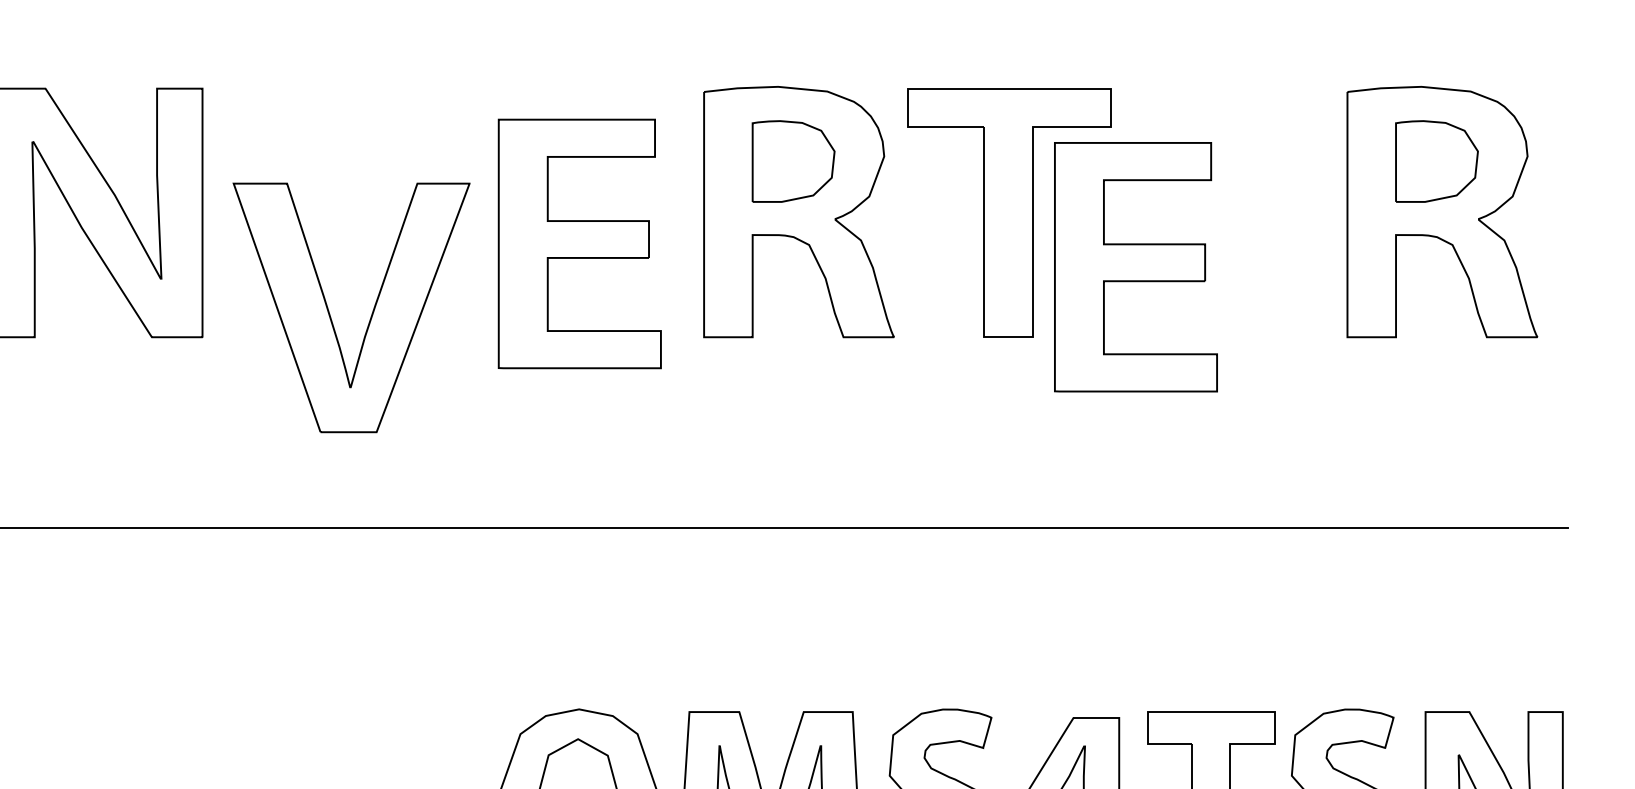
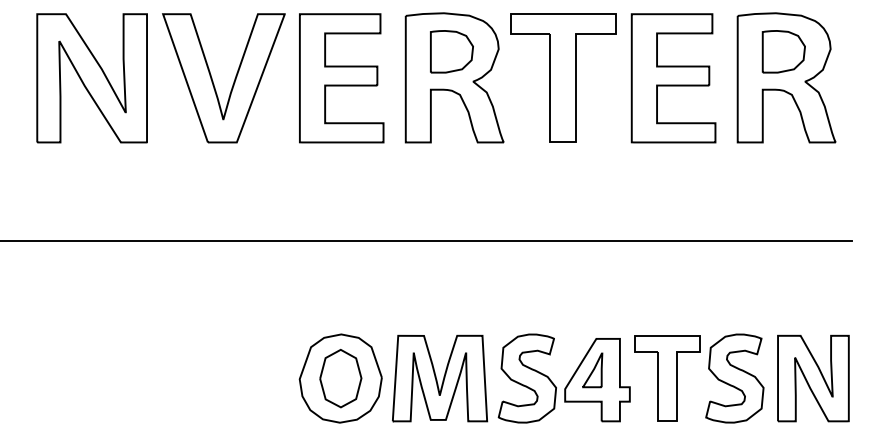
part: (579, 244) -> (341, 78), moved
part: (1135, 267) -> (673, 78), moved
part: (331, 314) -> (213, 81), moved

